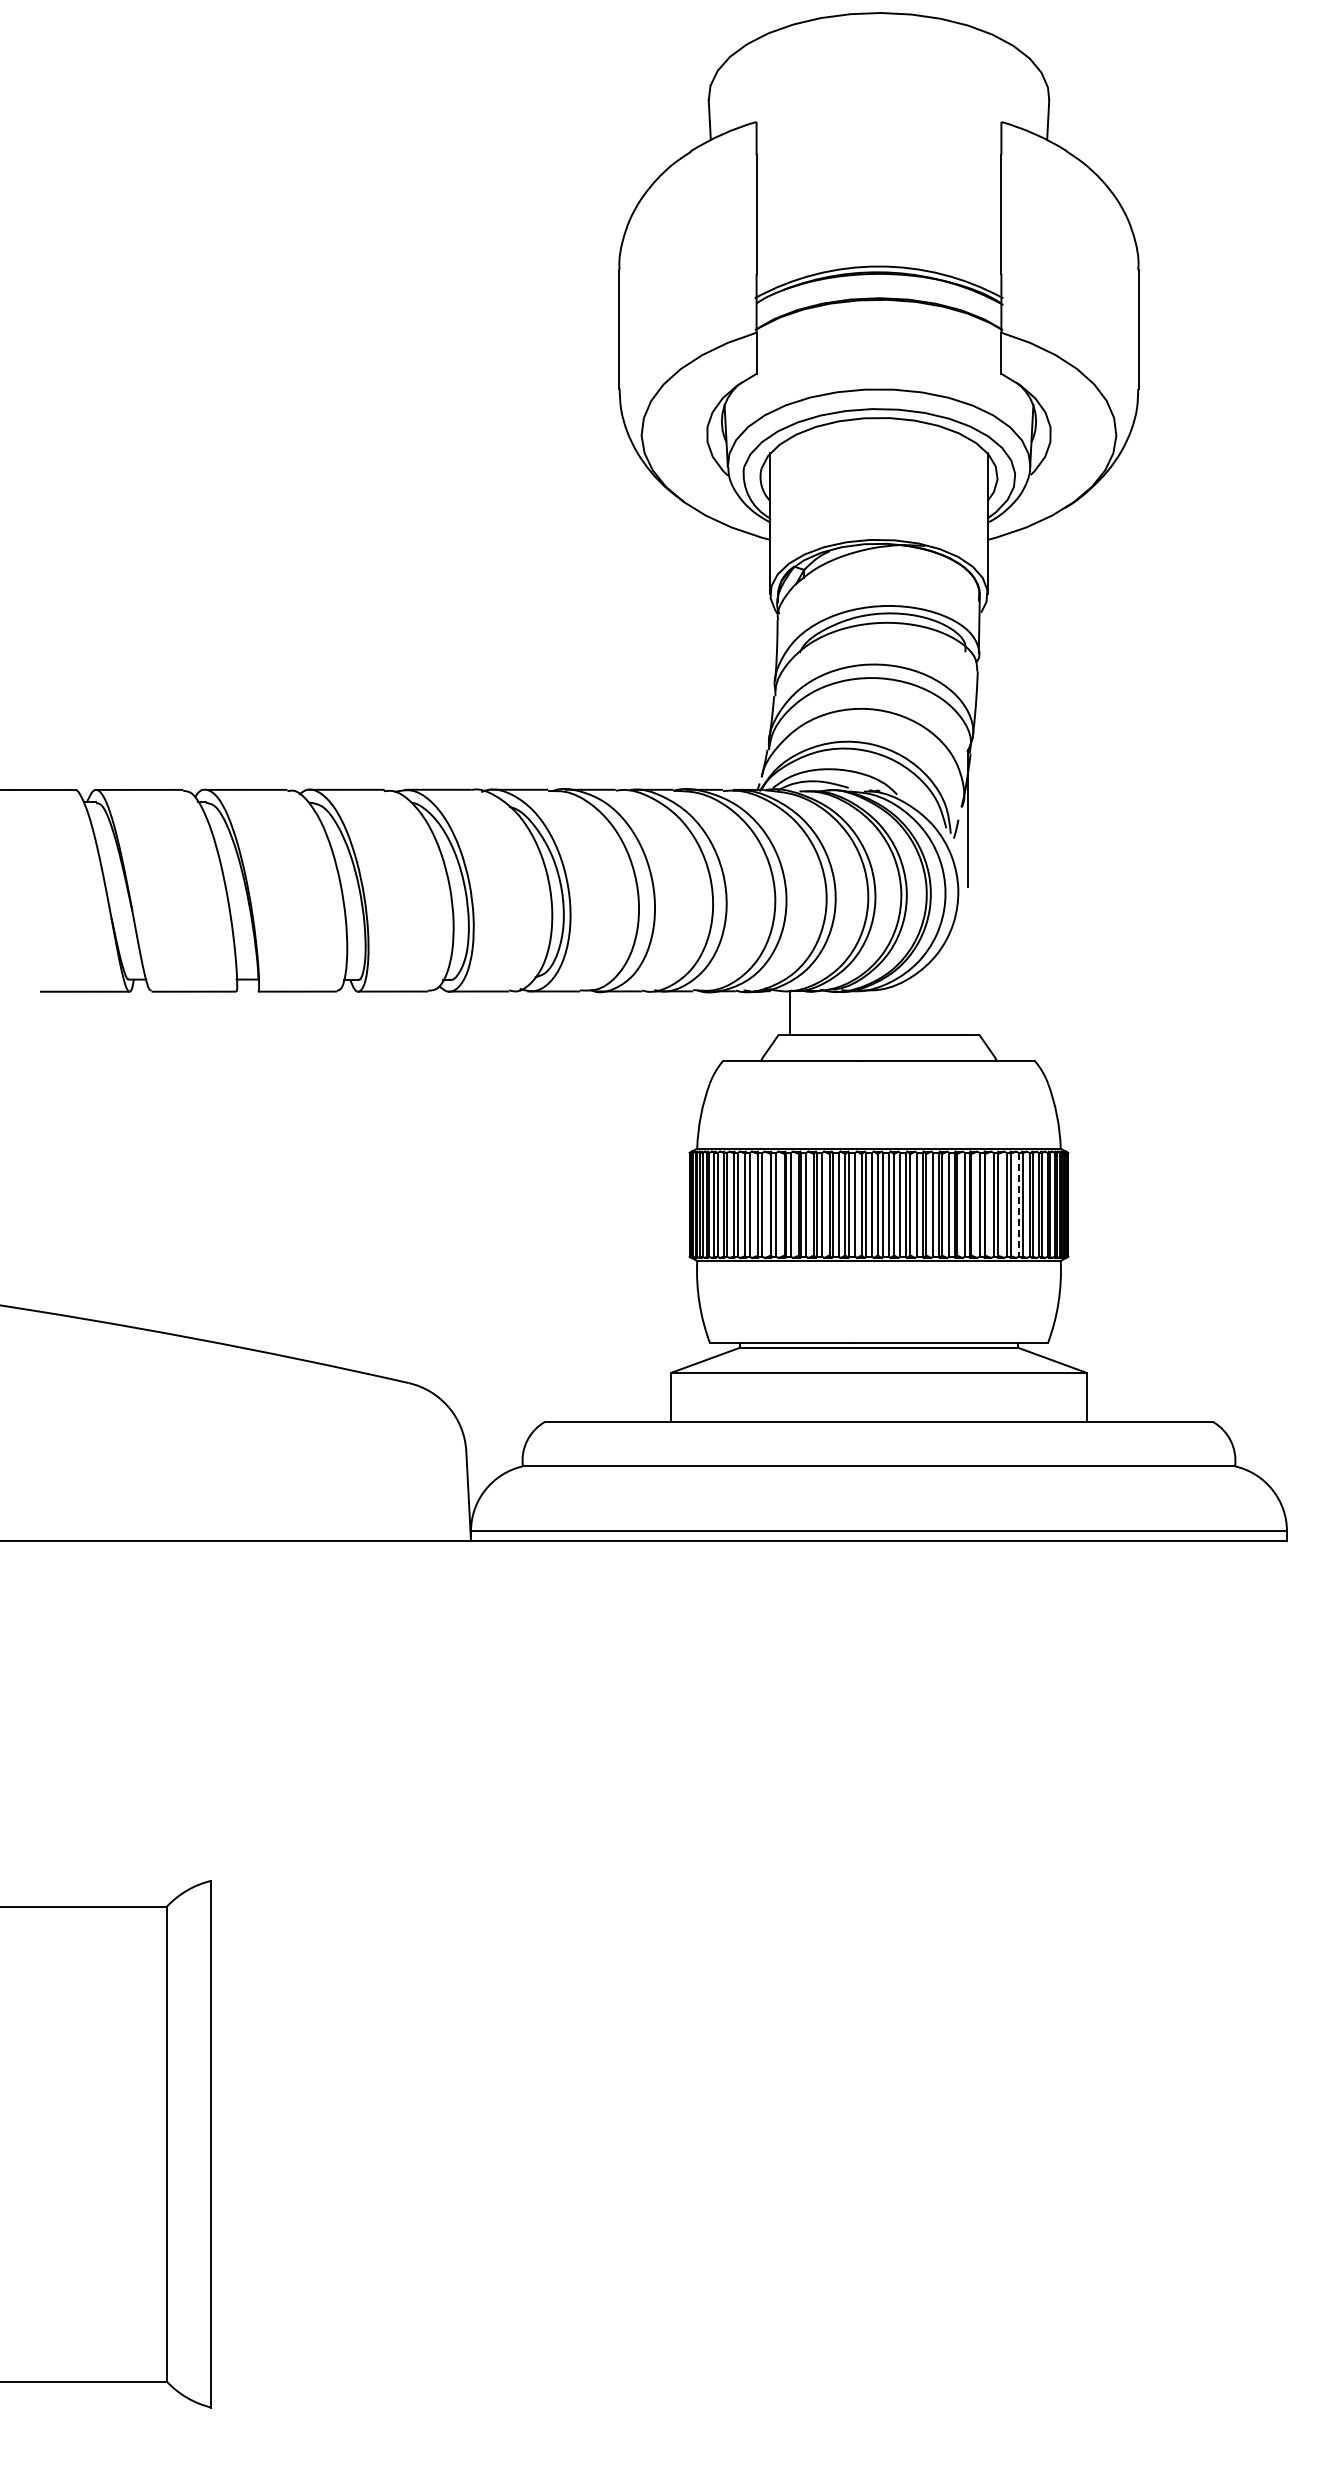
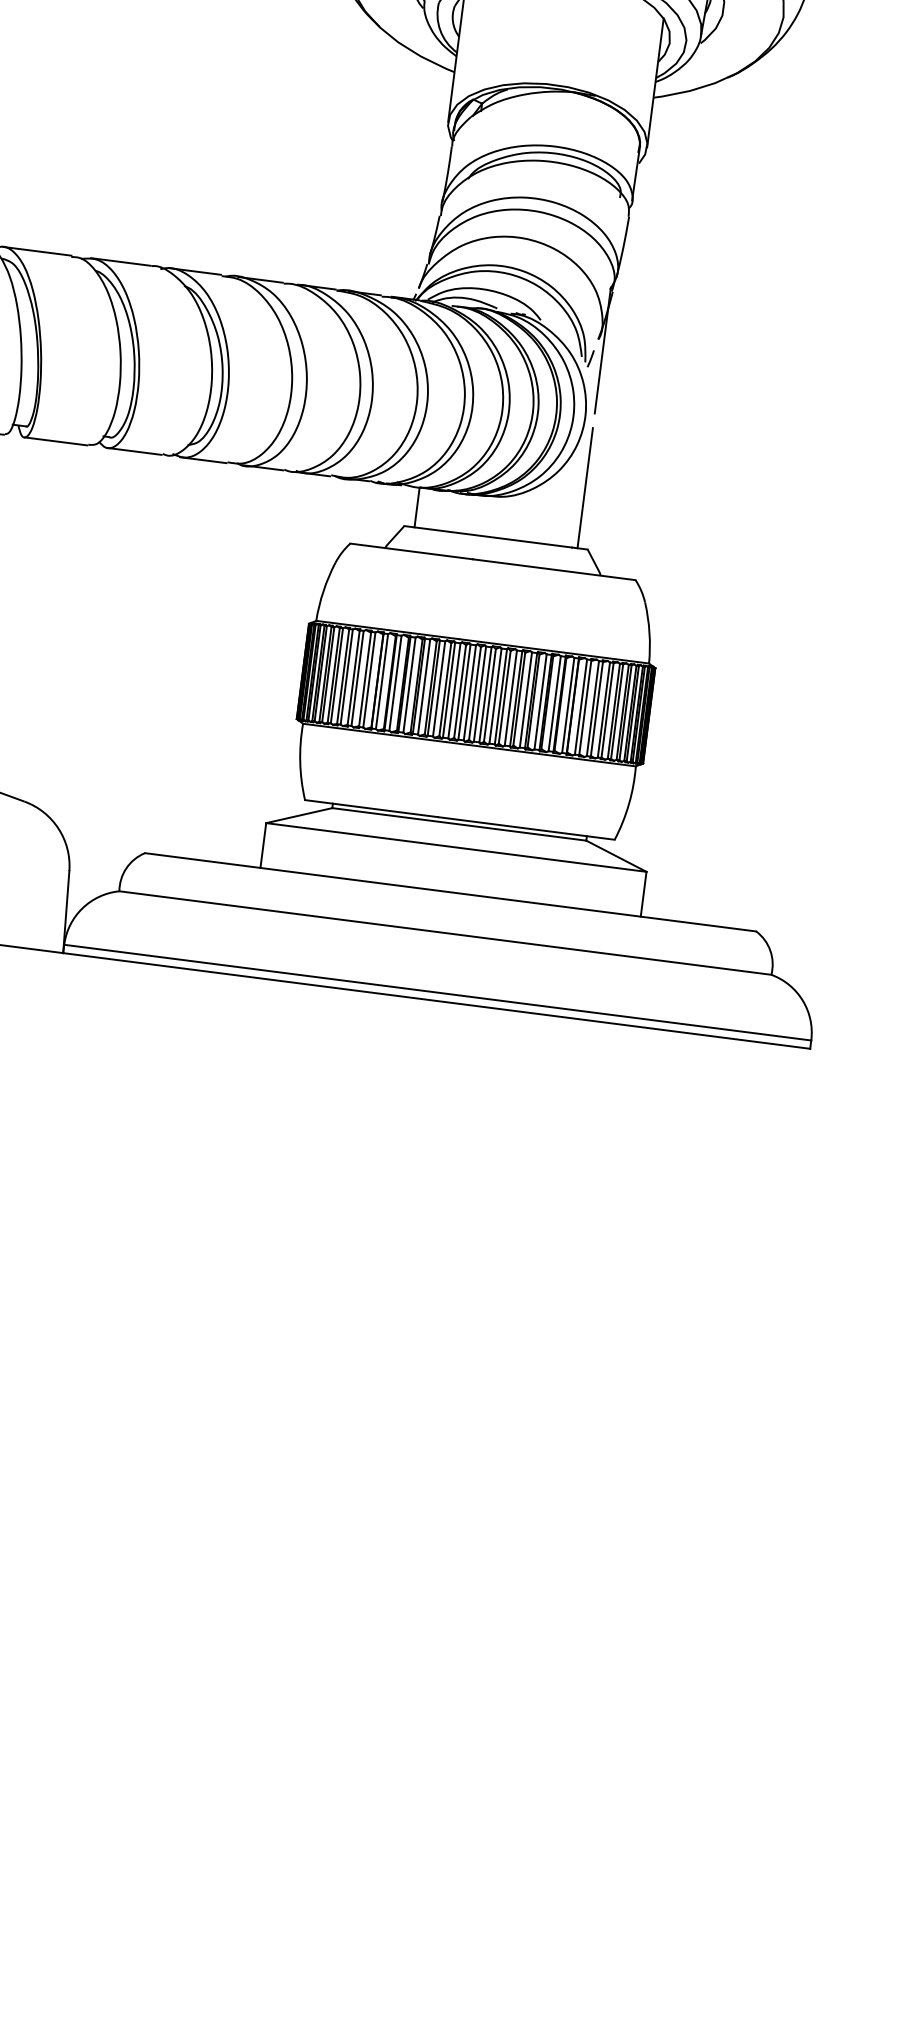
line: (968, 968) -> (585, 487), added
line: (1018, 1204) -> (603, 709), dashed -> solid

